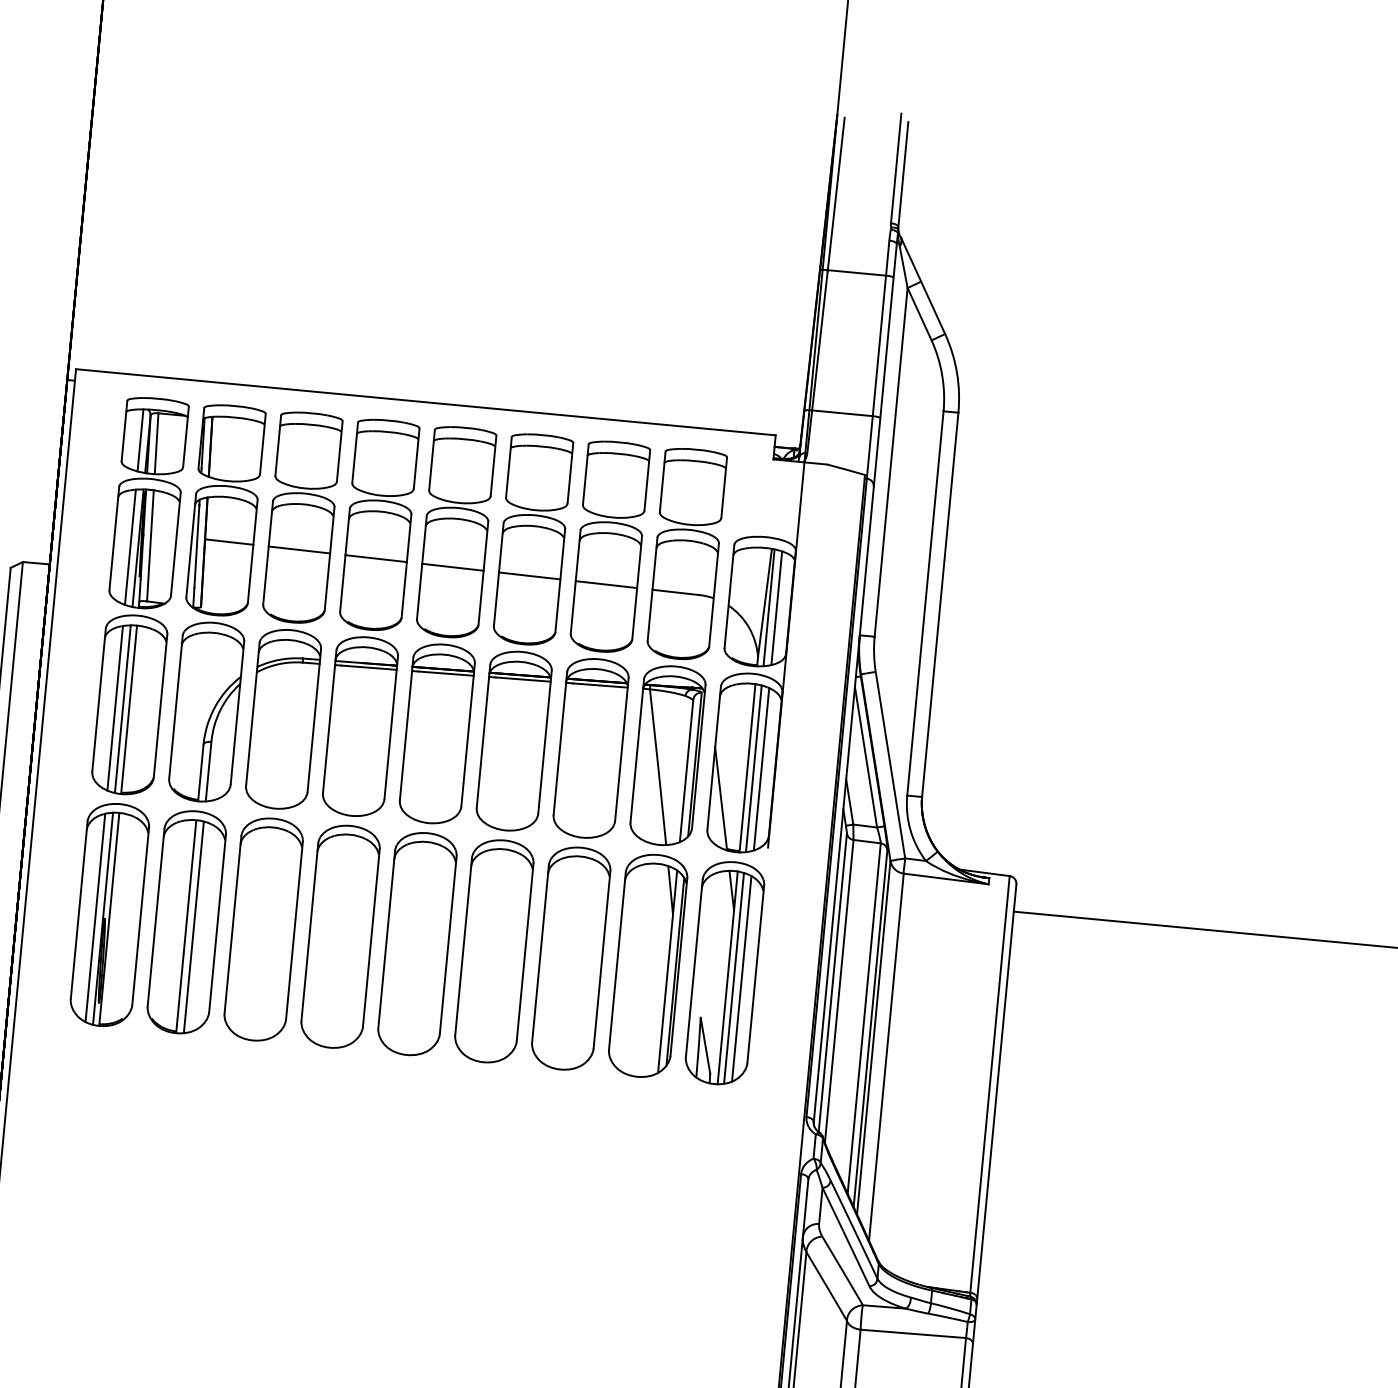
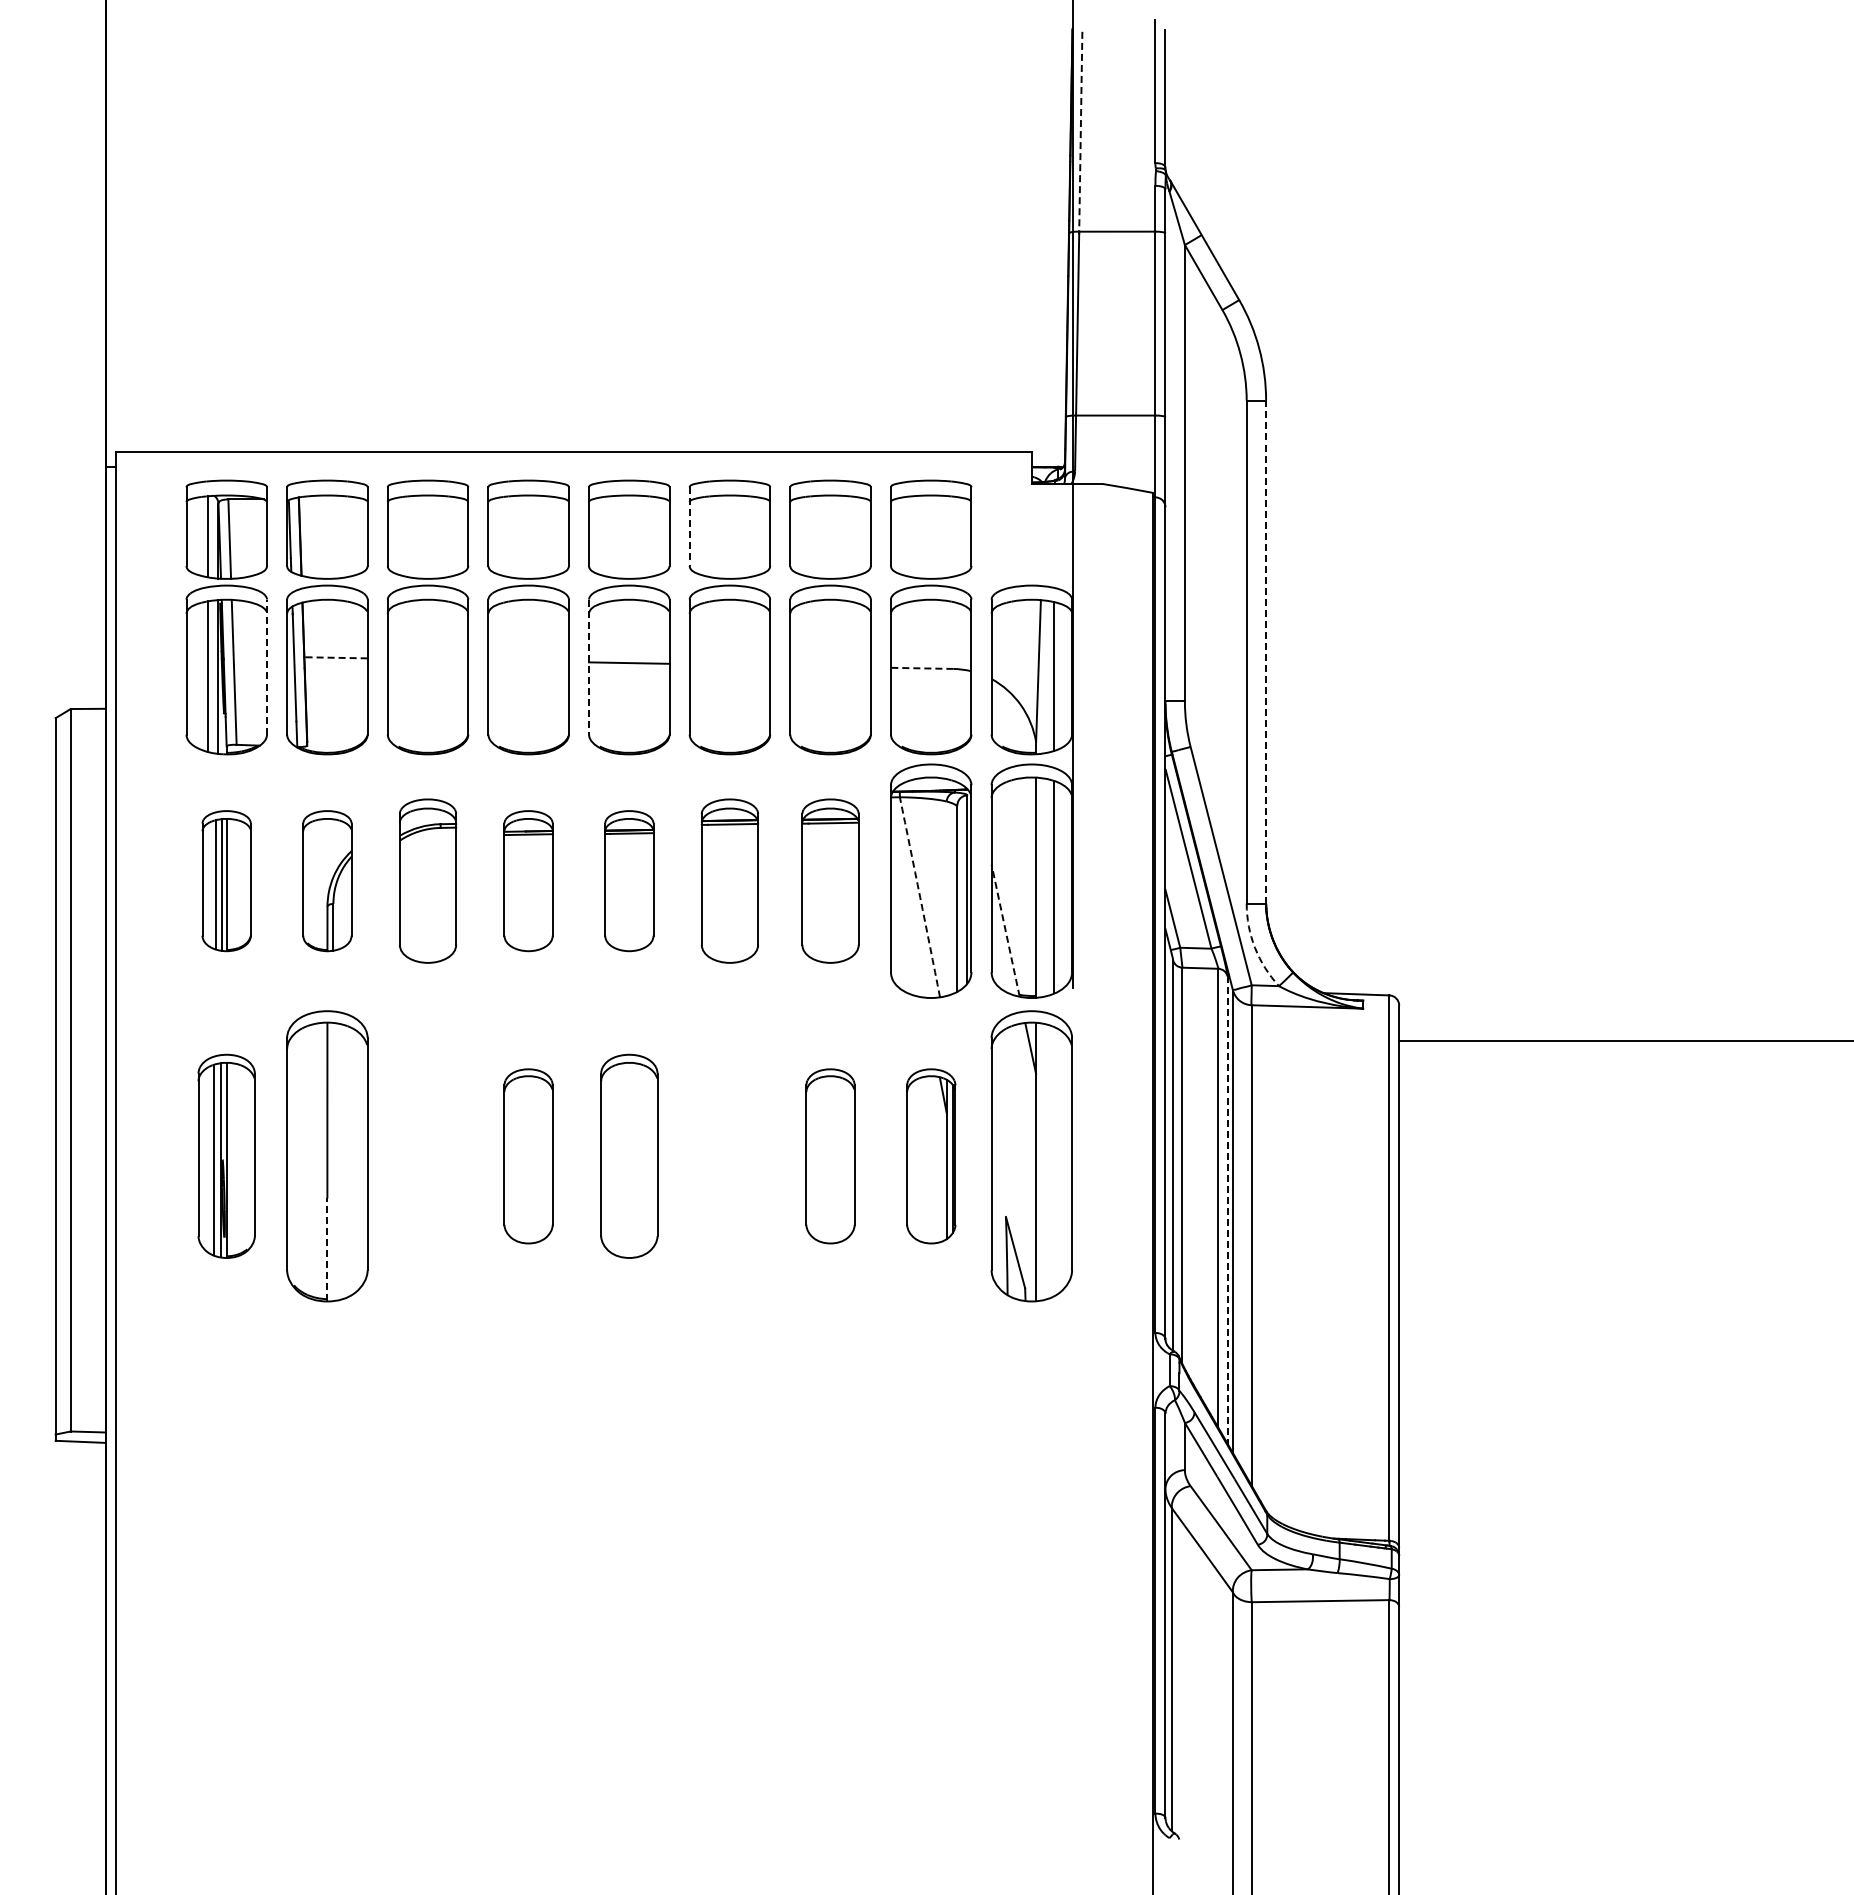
line: (836, 193) -> (1080, 131), solid -> dashed
line: (508, 468) -> (689, 527), solid -> dashed
line: (229, 541) -> (336, 657), solid -> dashed
line: (176, 544) -> (267, 667), solid -> dashed
line: (299, 549) -> (427, 659), removed
line: (376, 558) -> (528, 661), removed
line: (422, 567) -> (589, 667), solid -> dashed
line: (529, 575) -> (729, 664), removed
line: (606, 584) -> (830, 666), removed
line: (675, 592) -> (921, 668), solid -> dashed
line: (940, 604) -> (1266, 651), solid -> dashed
line: (769, 607) -> (1044, 676), removed
part: (129, 704) -> (226, 880), size x0.6
part: (206, 711) -> (327, 880), size x0.6
part: (283, 718) -> (427, 880), size x0.7
part: (360, 726) -> (528, 880), size x0.6
part: (437, 733) -> (629, 880), size x0.6
part: (513, 740) -> (729, 880), size x0.7
part: (590, 747) -> (830, 880), size x0.7
arc: (658, 767) -> (920, 897), solid -> dashed
line: (753, 768) -> (1044, 887), removed
line: (721, 798) -> (1005, 930), solid -> dashed
arc: (910, 829) -> (1255, 947), solid -> dashed
part: (109, 915) -> (226, 1156), size x0.7
line: (194, 926) -> (337, 1161), removed
part: (263, 929) -> (427, 1156), removed
part: (340, 936) -> (528, 1156), size x0.6
part: (417, 944) -> (629, 1156), size x0.7
part: (493, 951) -> (729, 1156), removed
part: (571, 958) -> (830, 1156), size x0.6
part: (648, 966) -> (931, 1156), size x0.6
line: (734, 978) -> (1044, 1161), removed
line: (741, 978) -> (1054, 1161), removed
line: (180, 993) -> (327, 1249), solid -> dashed
line: (870, 1028) -> (1227, 1210), solid -> dashed

